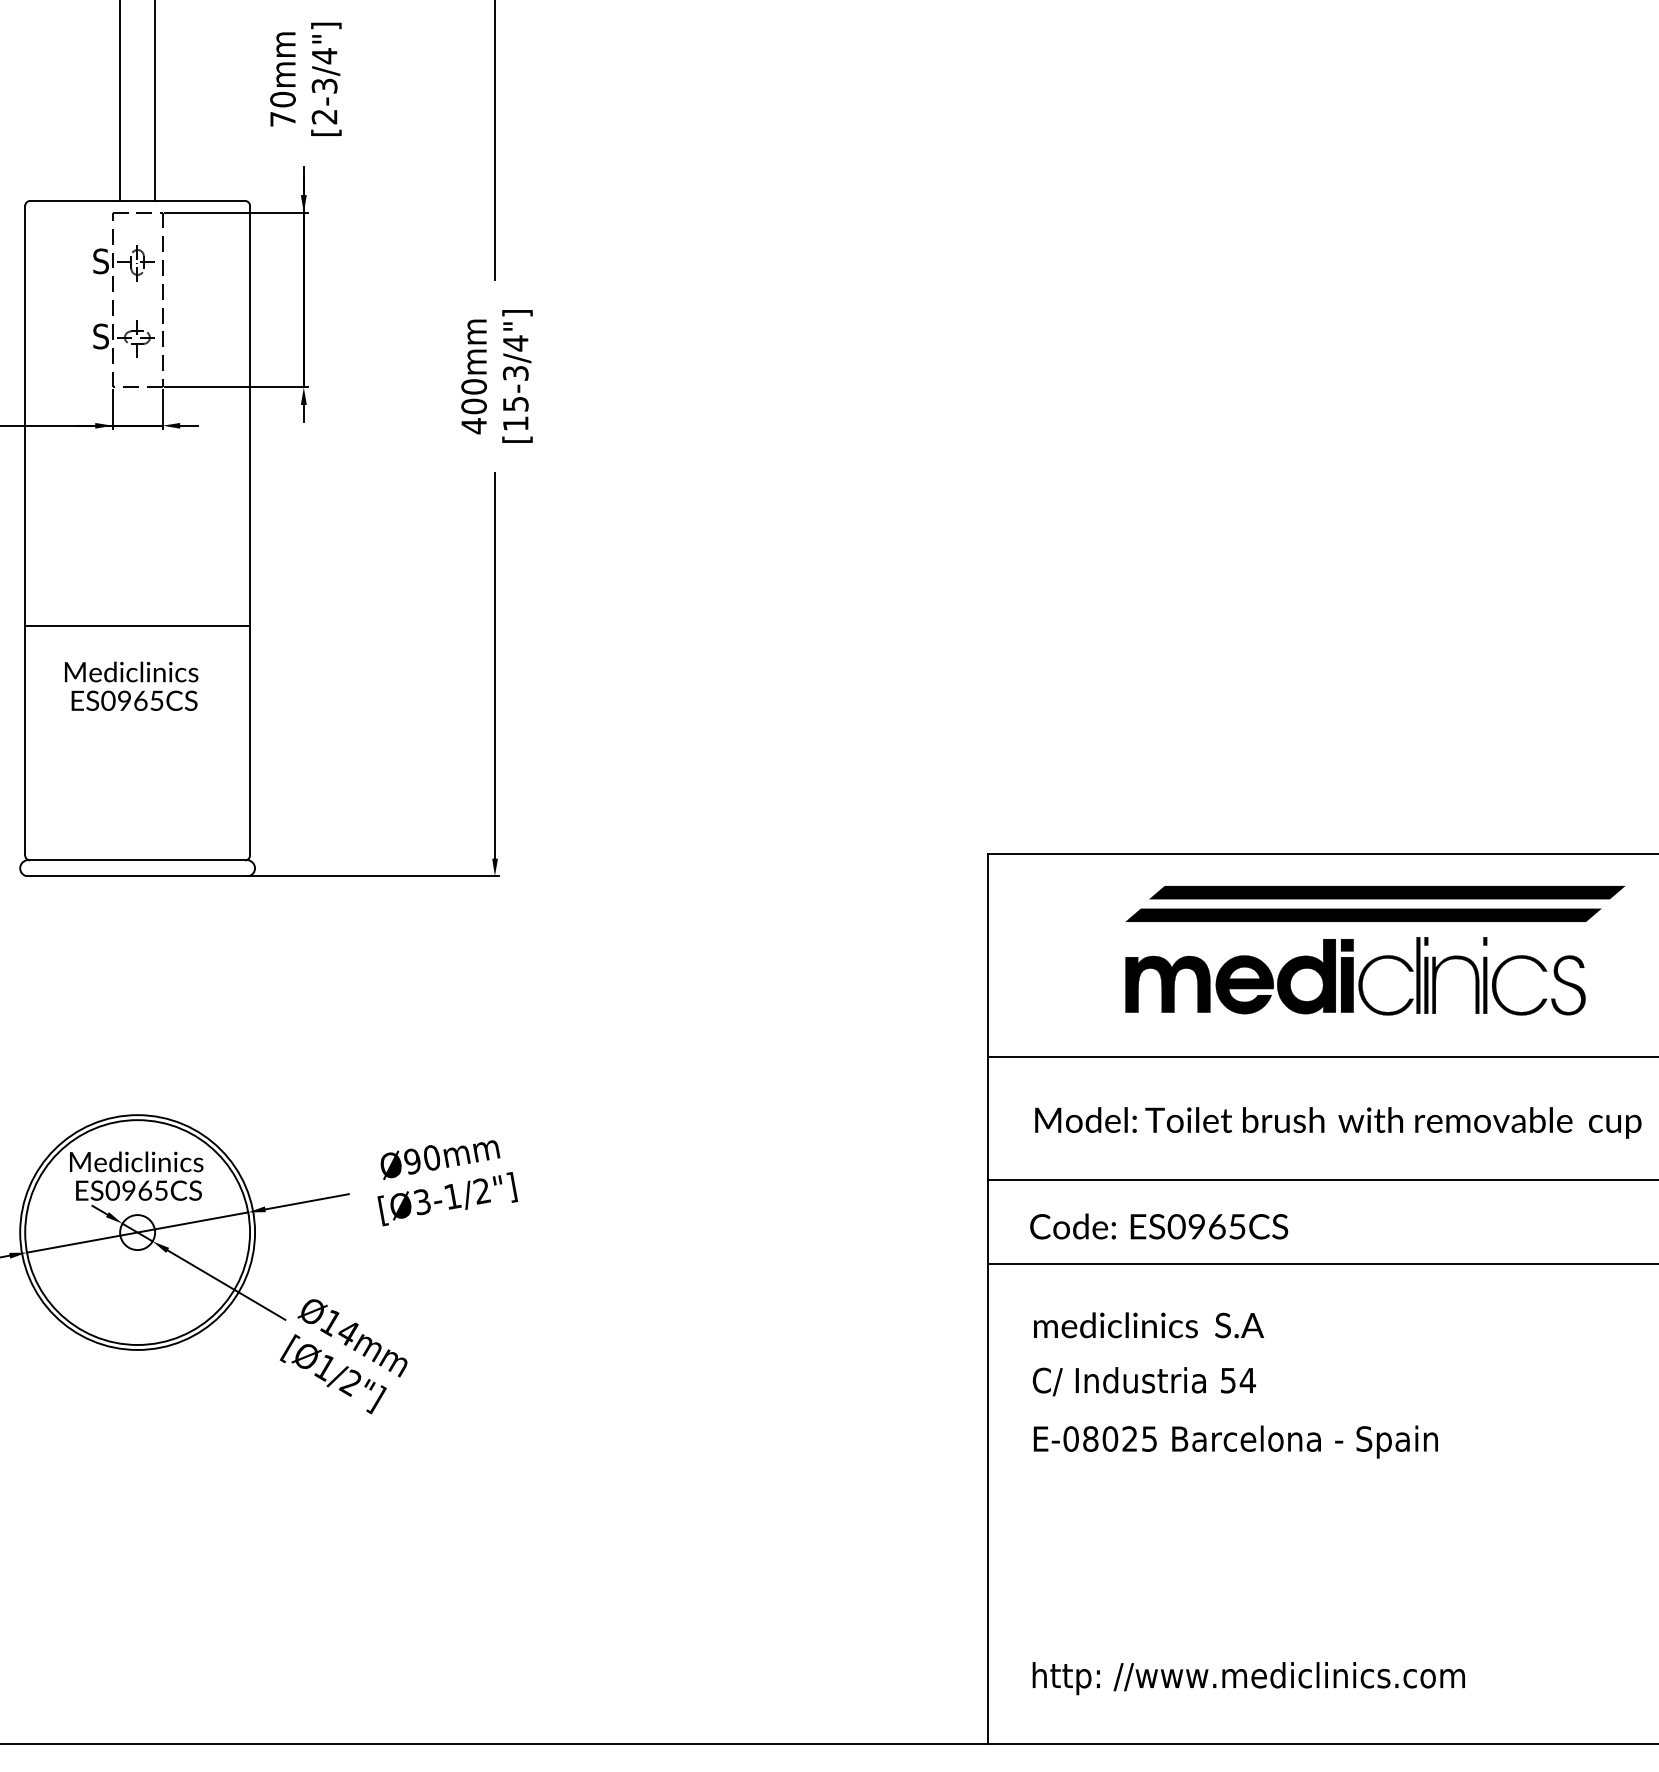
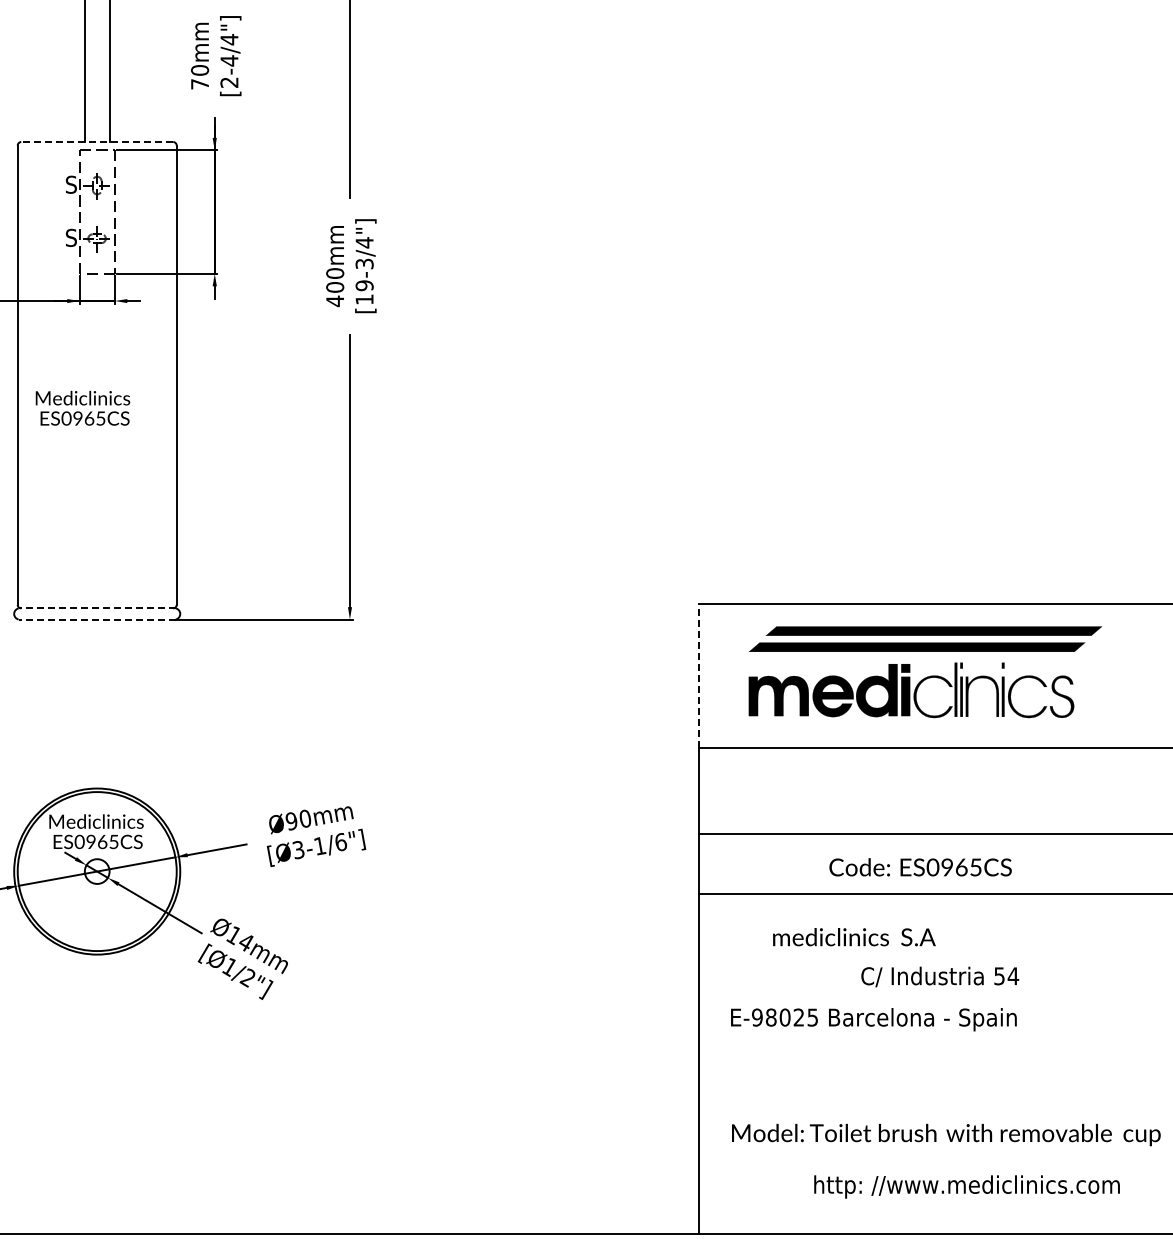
text: (324, 85) -> (229, 60), [2-3/4"] -> [2-4/4"]
line: (138, 201) -> (97, 142), solid -> dashed
text: (515, 403) -> (364, 285), [15-3/4"] -> [19-3/4"]
line: (136, 625) -> (96, 442), removed
text: (130, 685) -> (82, 407), moved
line: (138, 860) -> (97, 608), solid -> dashed
line: (138, 876) -> (97, 619), solid -> dashed
part: (1375, 951) -> (925, 672), moved
line: (987, 955) -> (698, 675), solid -> dashed
text: (1338, 1122) -> (946, 1134), moved
text: (481, 1191) -> (340, 842), [Ø3-1/2"] -> [Ø3-1/6"]
text: (1158, 1226) -> (920, 867), moved
text: (1149, 1325) -> (854, 937), moved
text: (1144, 1380) -> (940, 976), moved
text: (1071, 1438) -> (757, 1017), E-08025 -> E-98025
text: (1248, 1677) -> (966, 1186), moved

